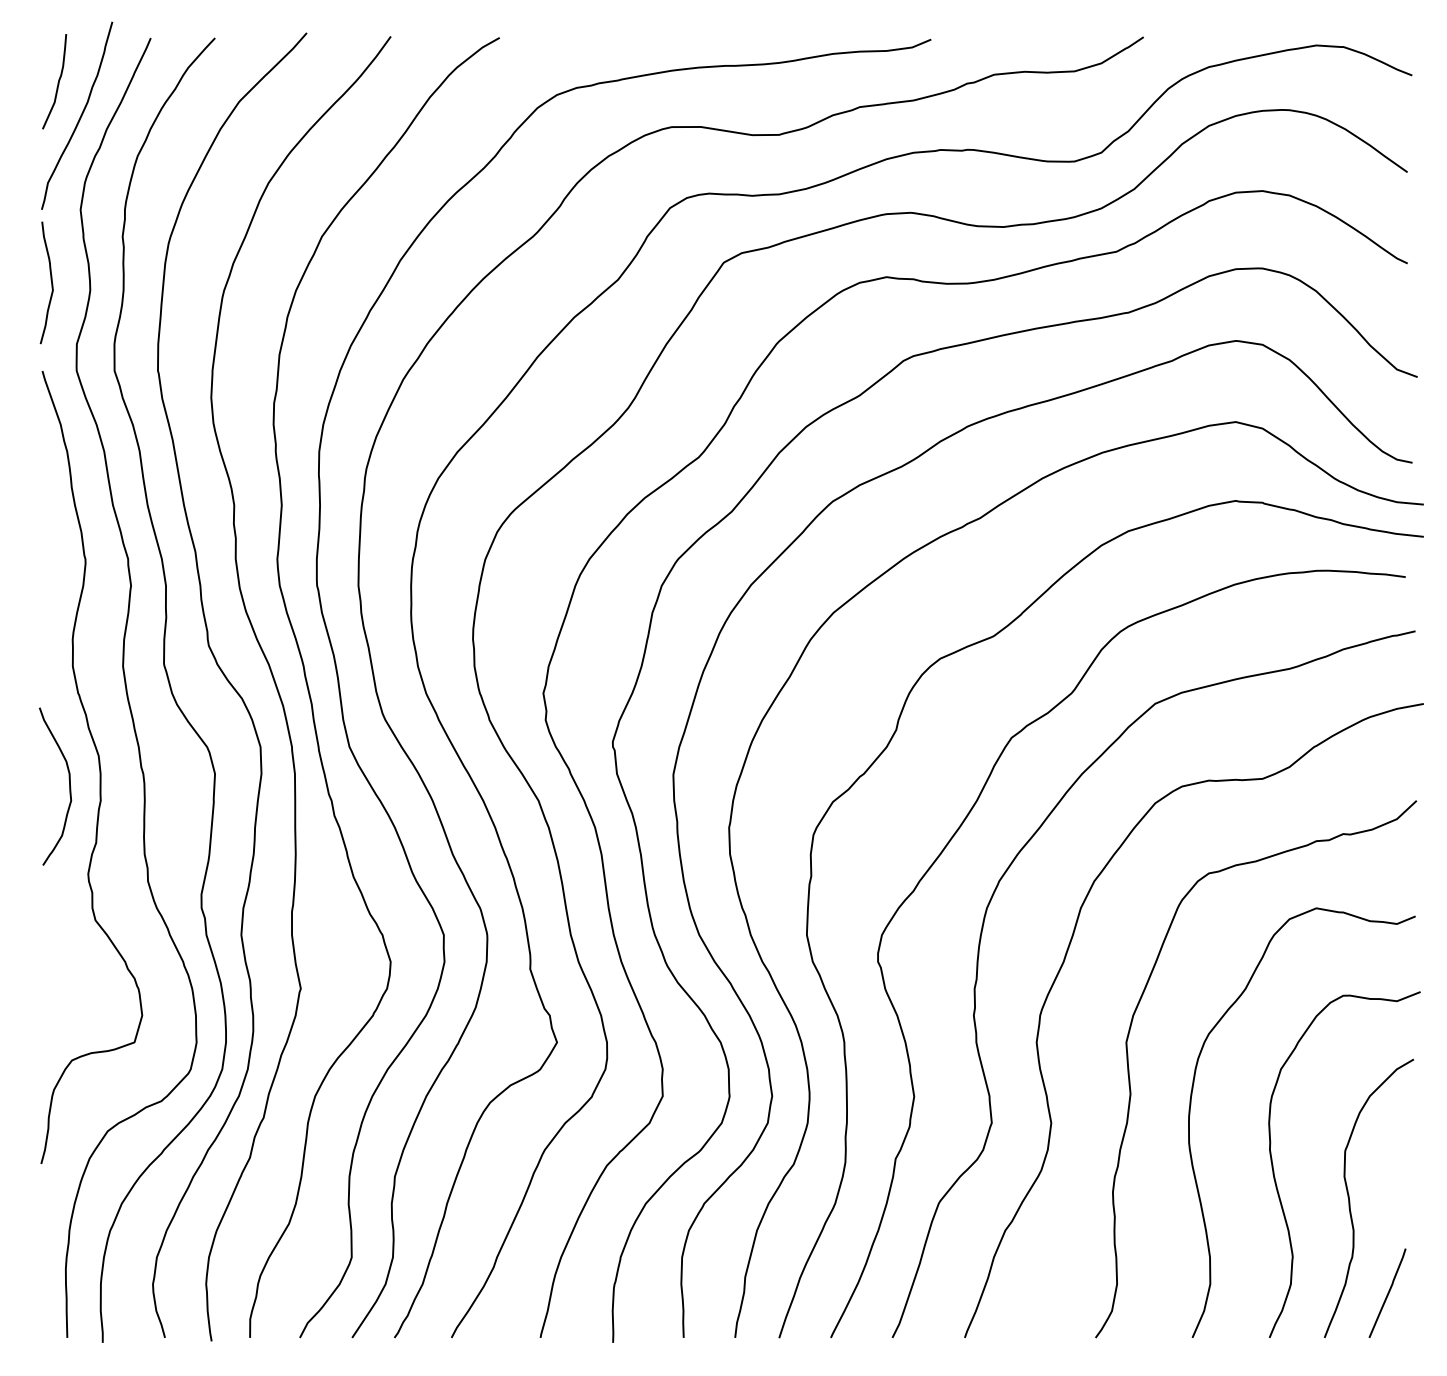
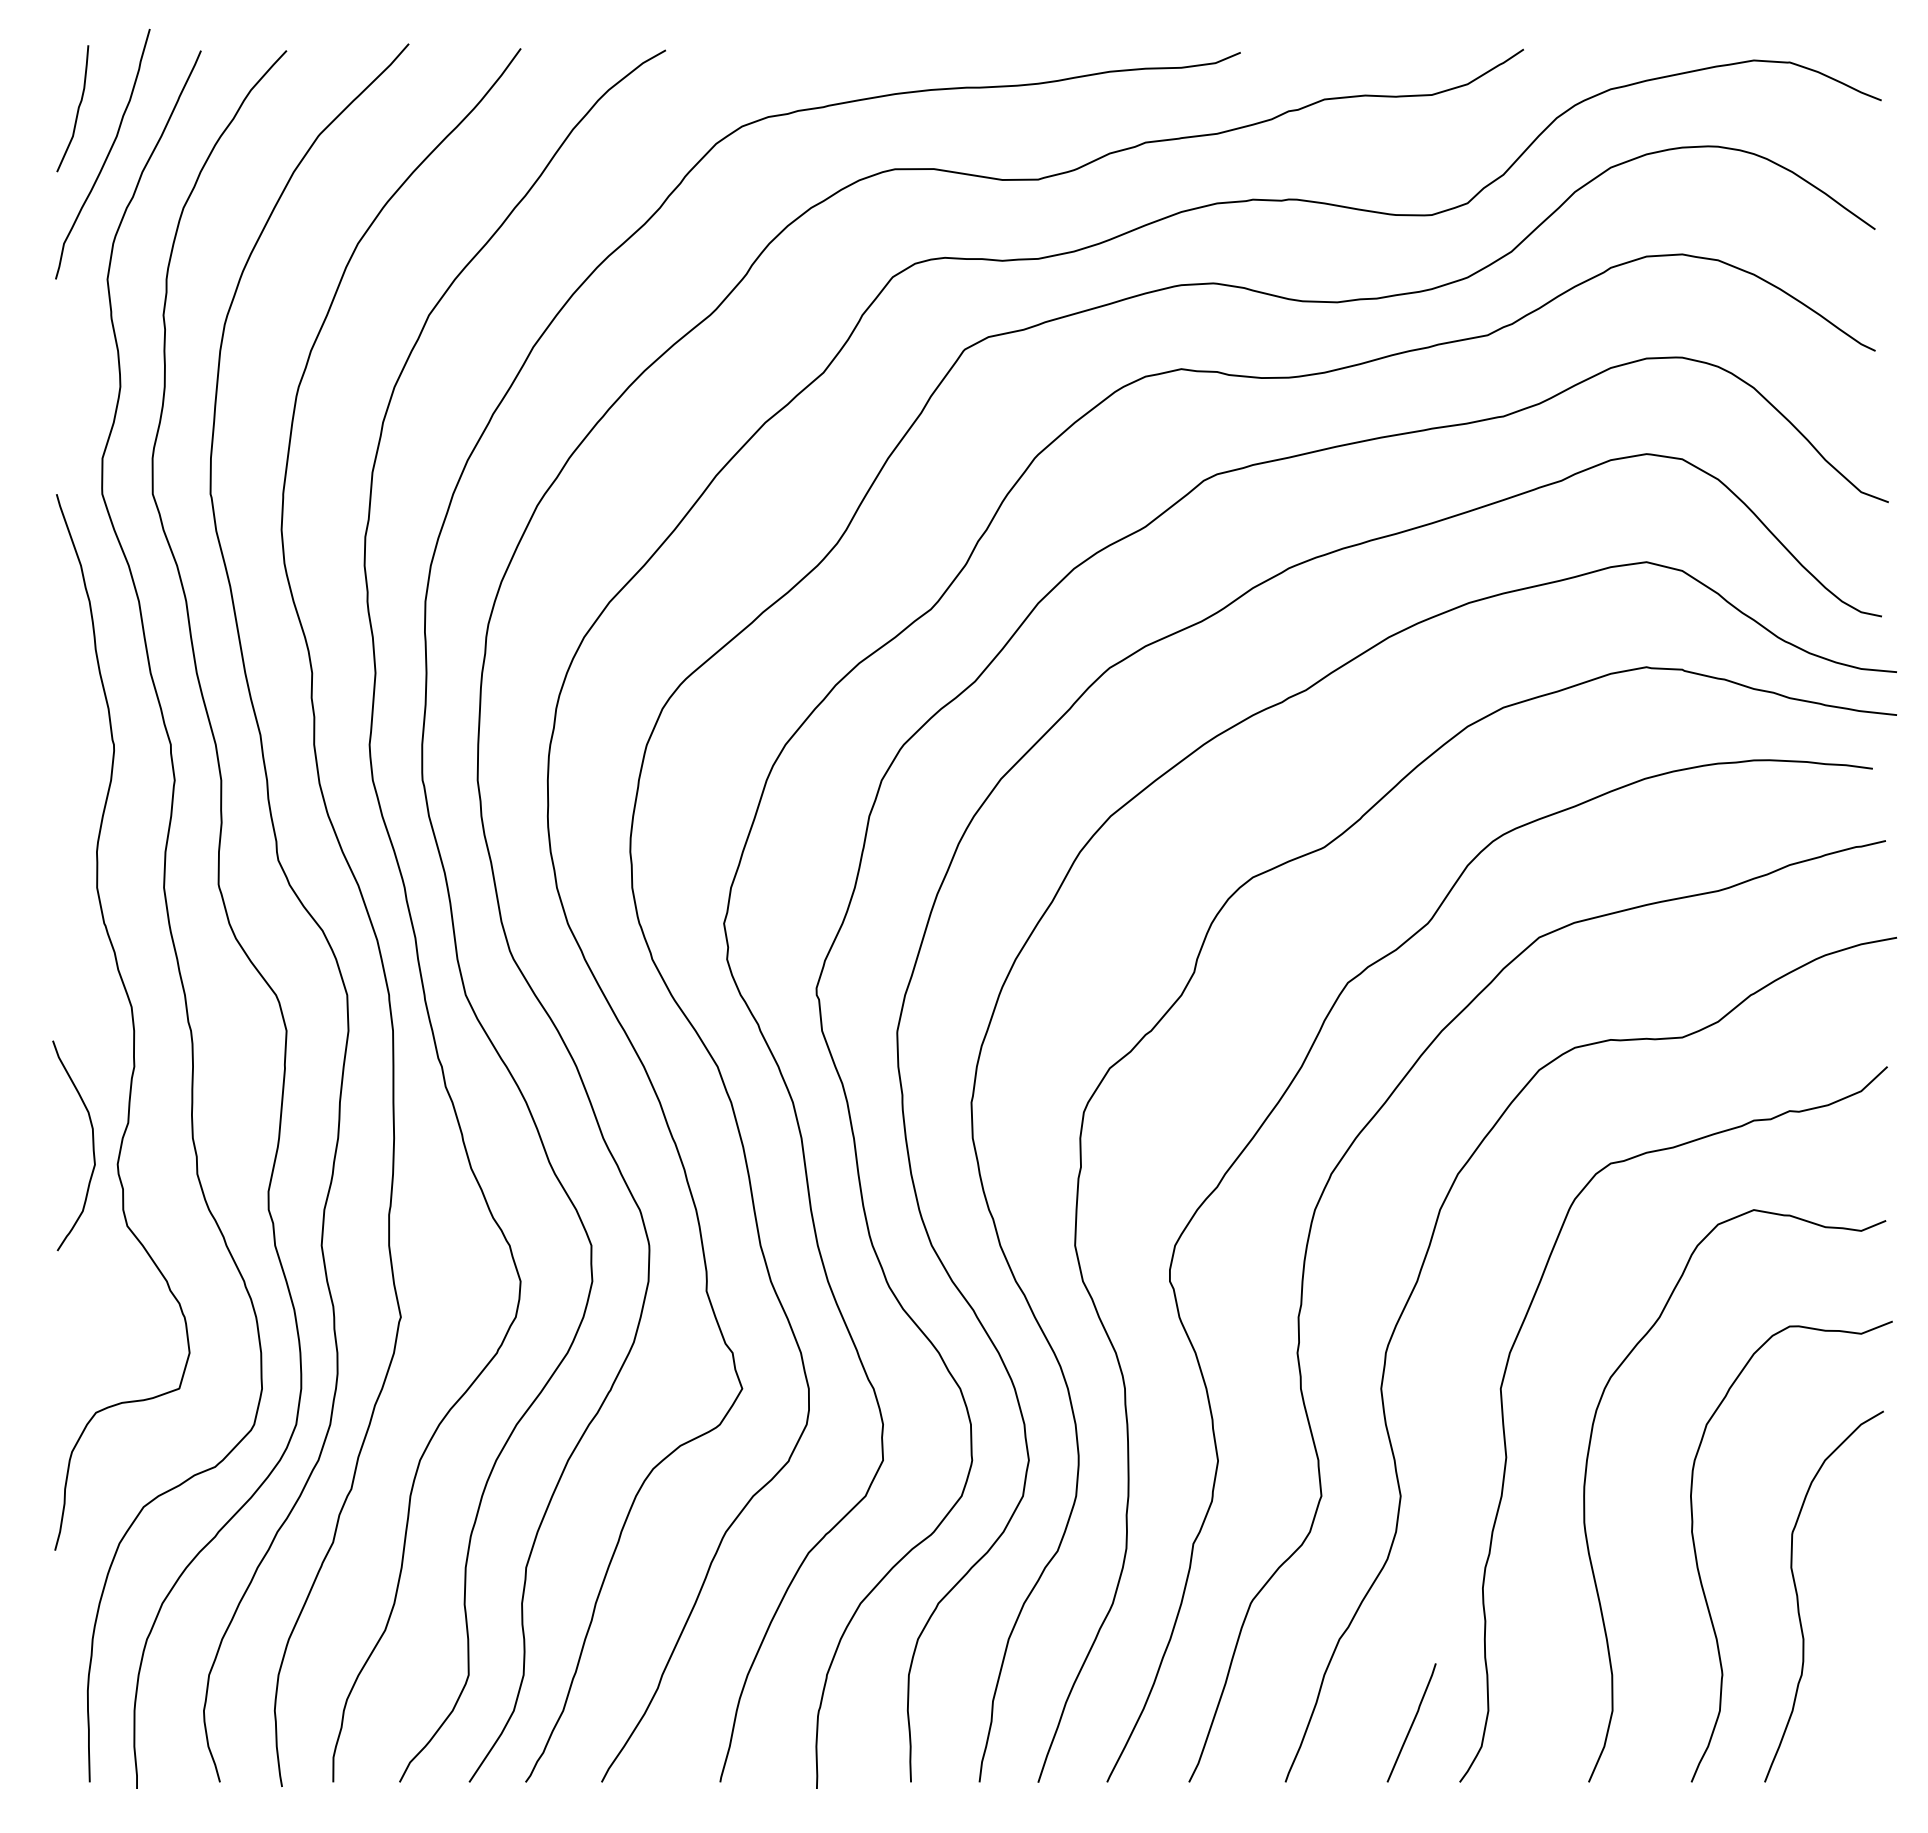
curve: (51, 282) -> (68, 376), removed
curve: (69, 786) -> (92, 1145), moved
curve: (1388, 1292) -> (1412, 1722), moved

